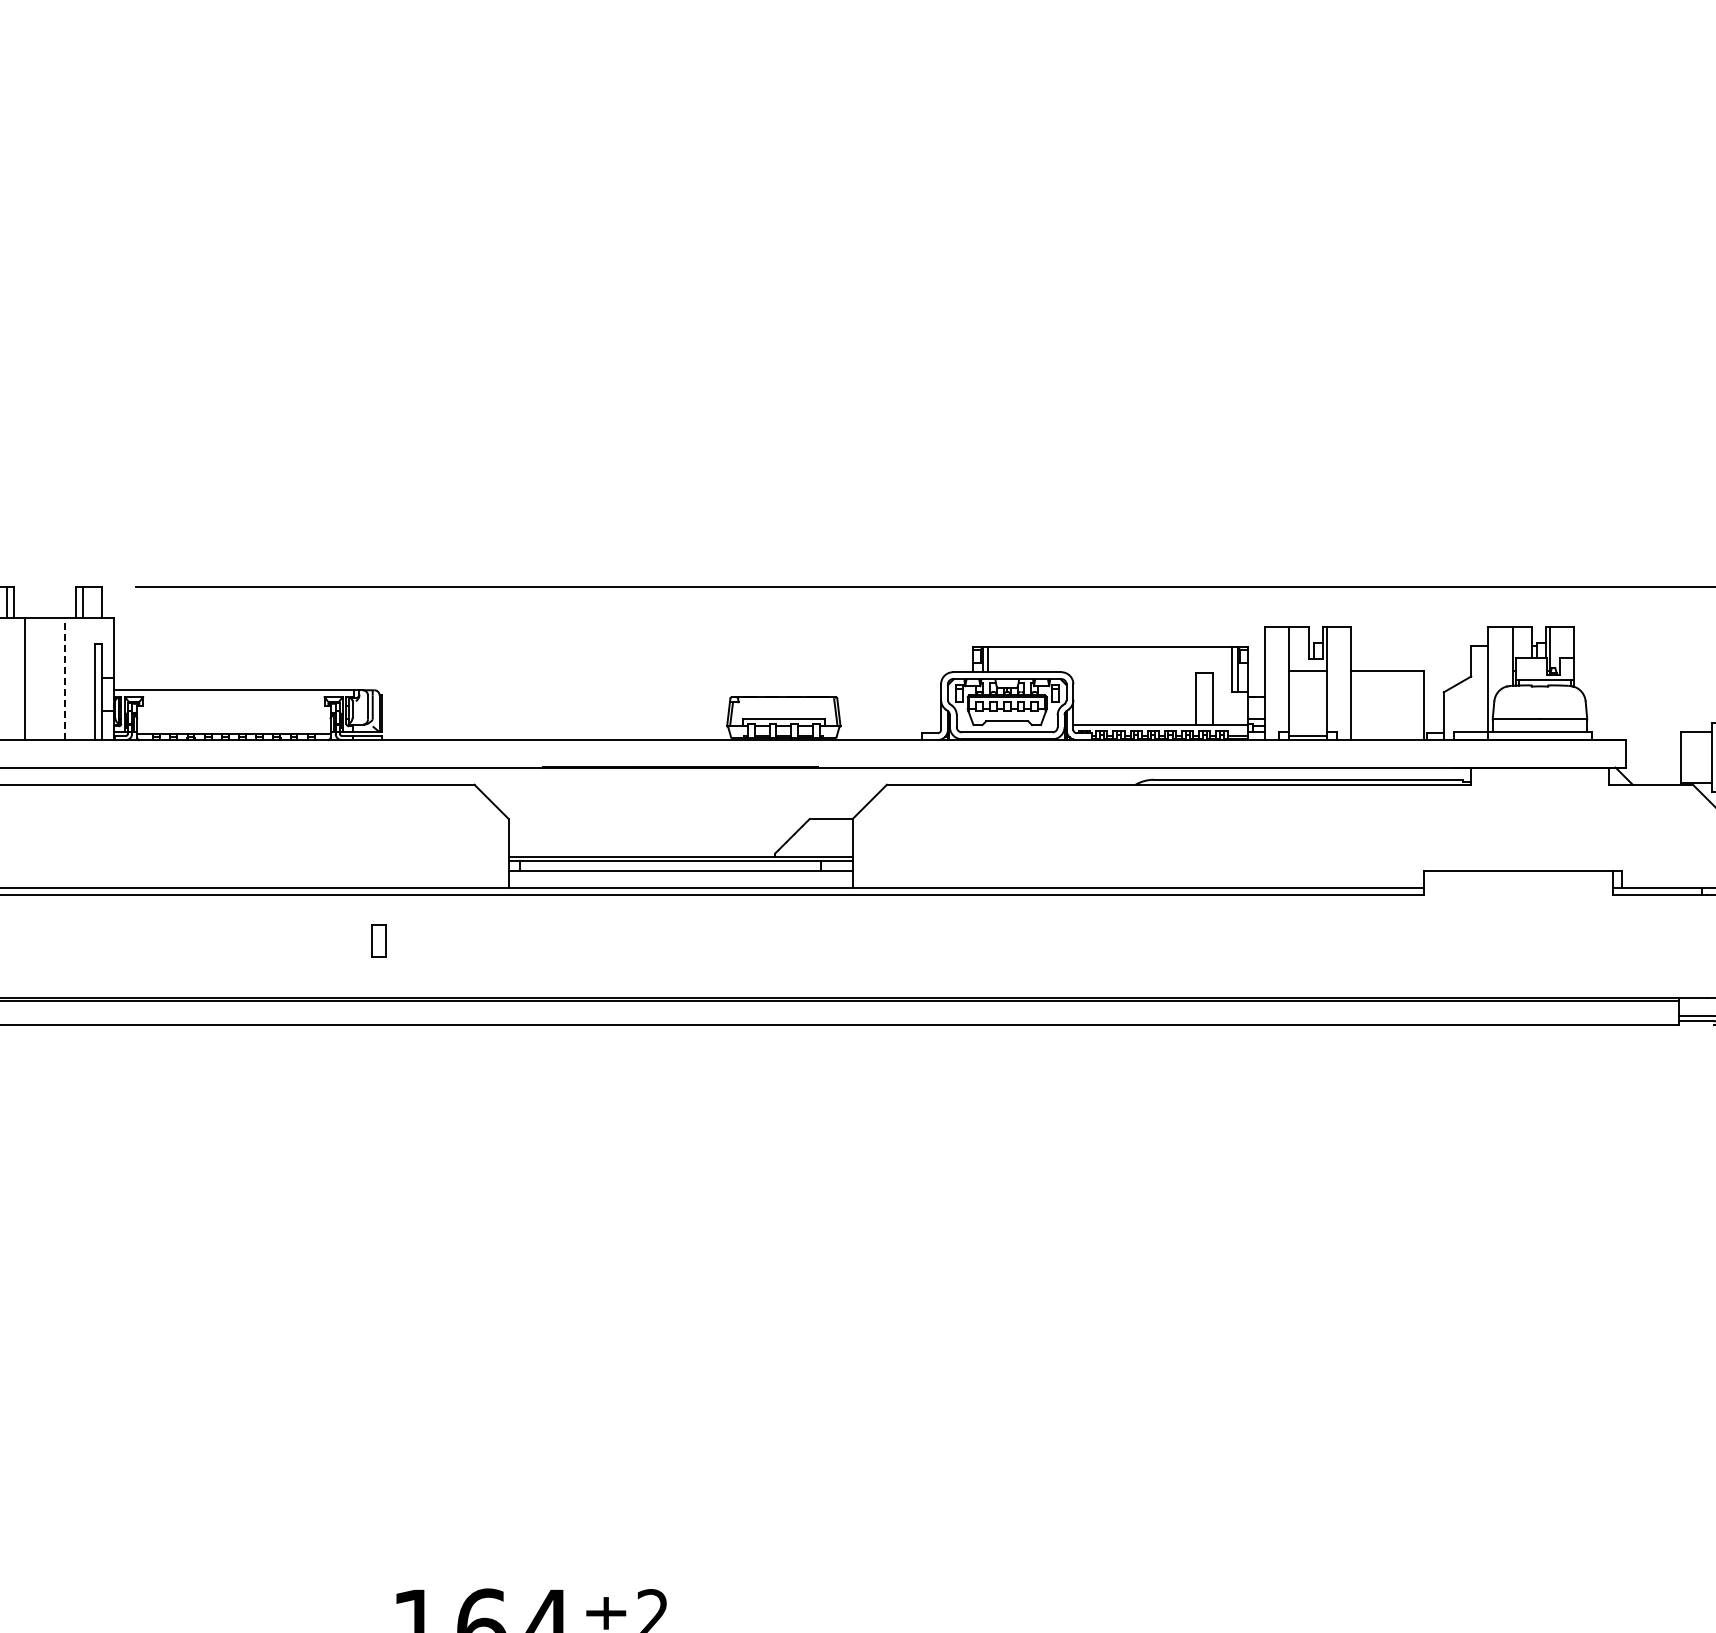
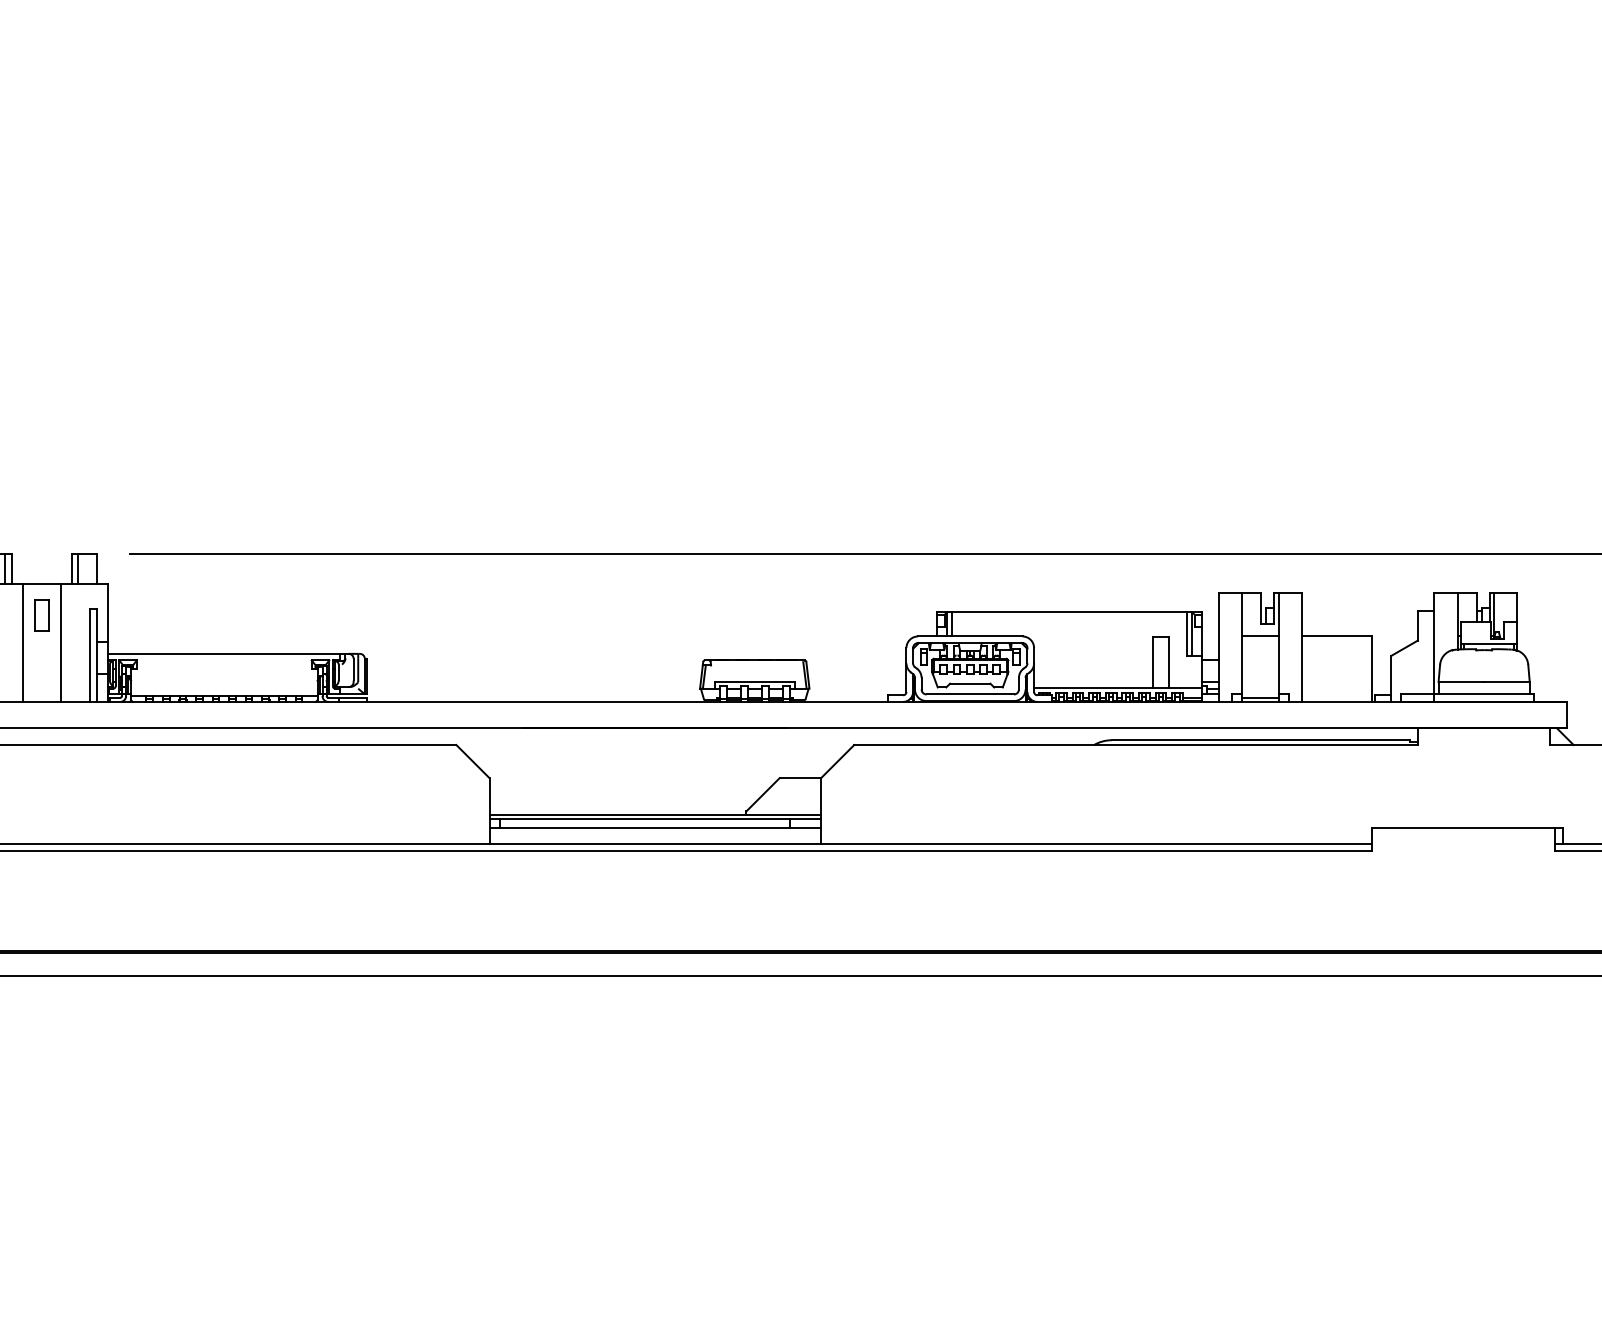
line: (64, 678) -> (60, 642), dashed -> solid
part: (378, 940) -> (41, 614), moved

